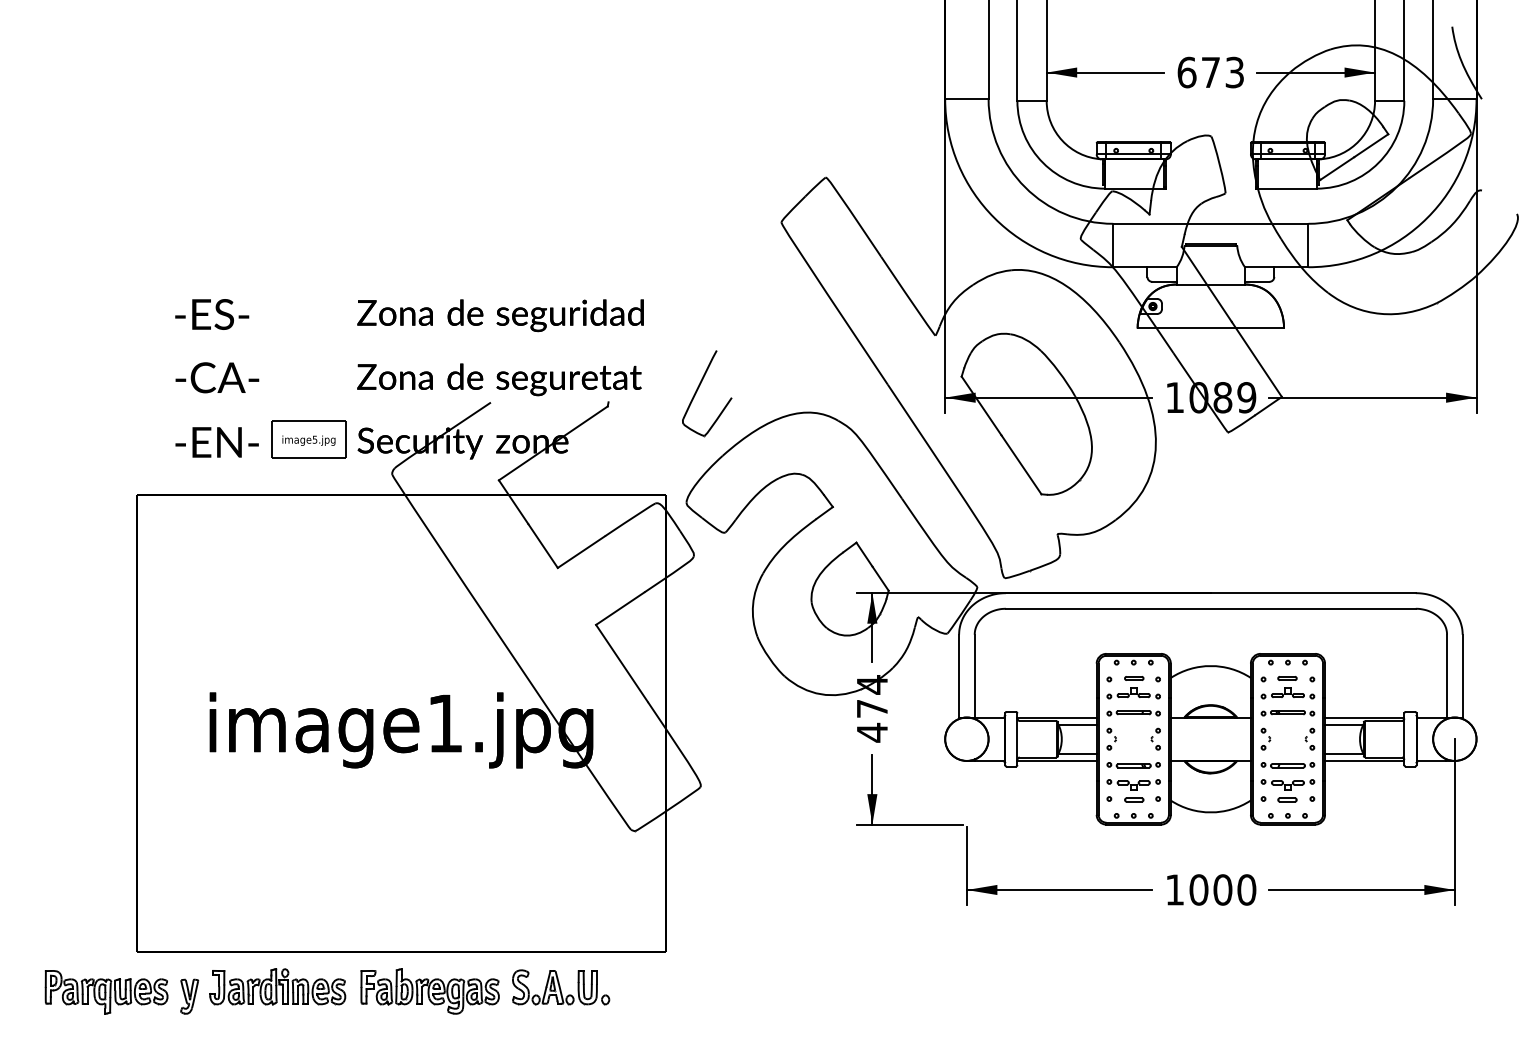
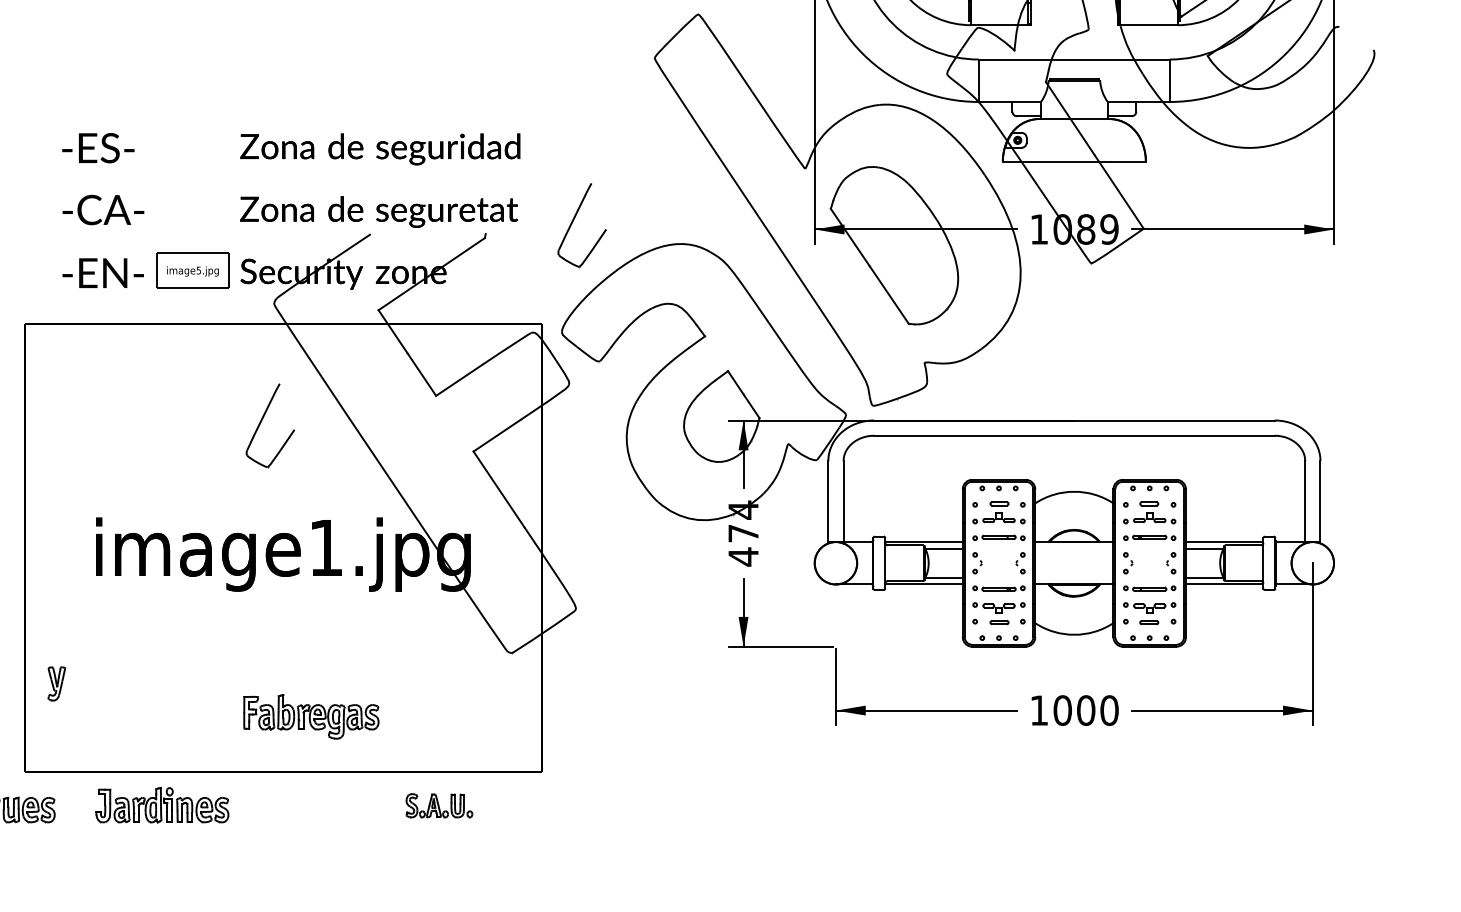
part: (379, 594) -> (261, 421), added
part: (561, 987) -> (439, 805), size x0.7
part: (429, 991) -> (310, 716), moved
part: (189, 996) -> (56, 683), moved

